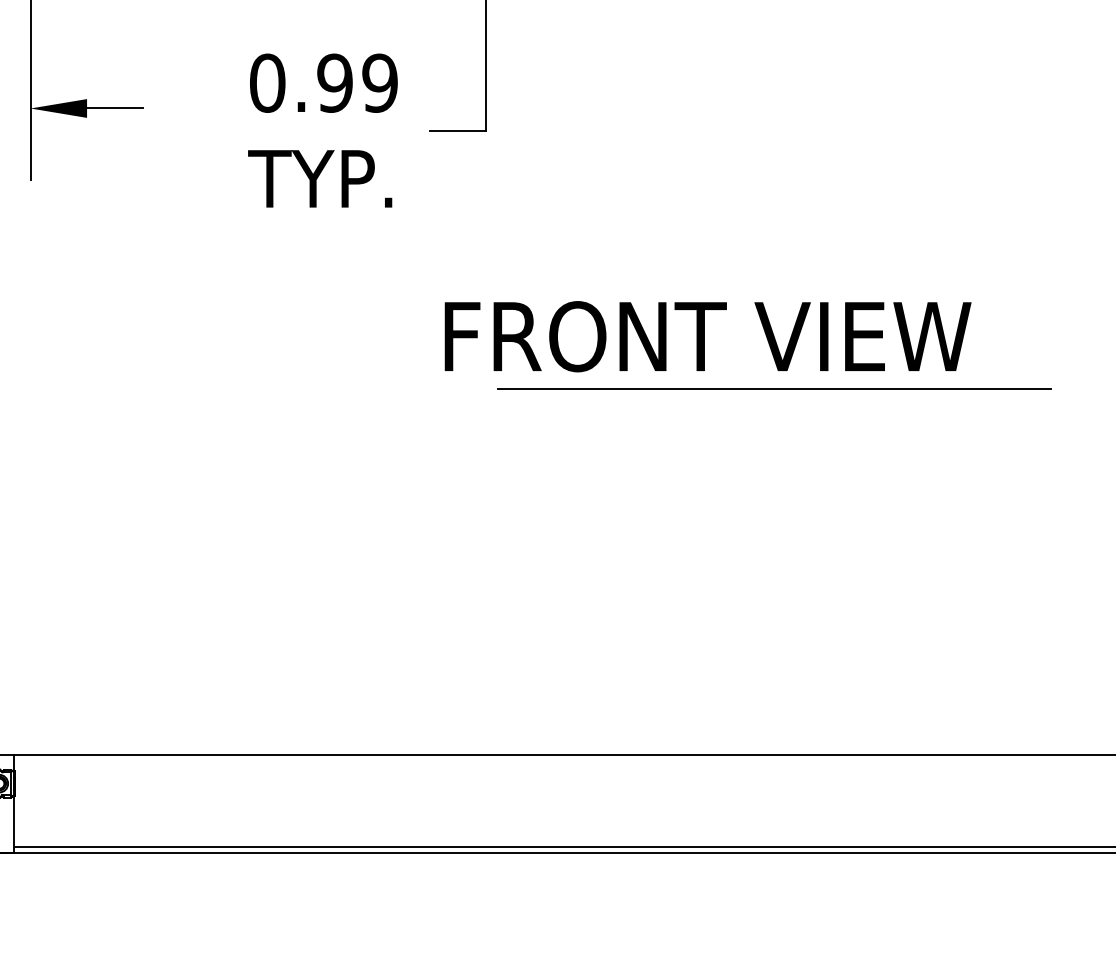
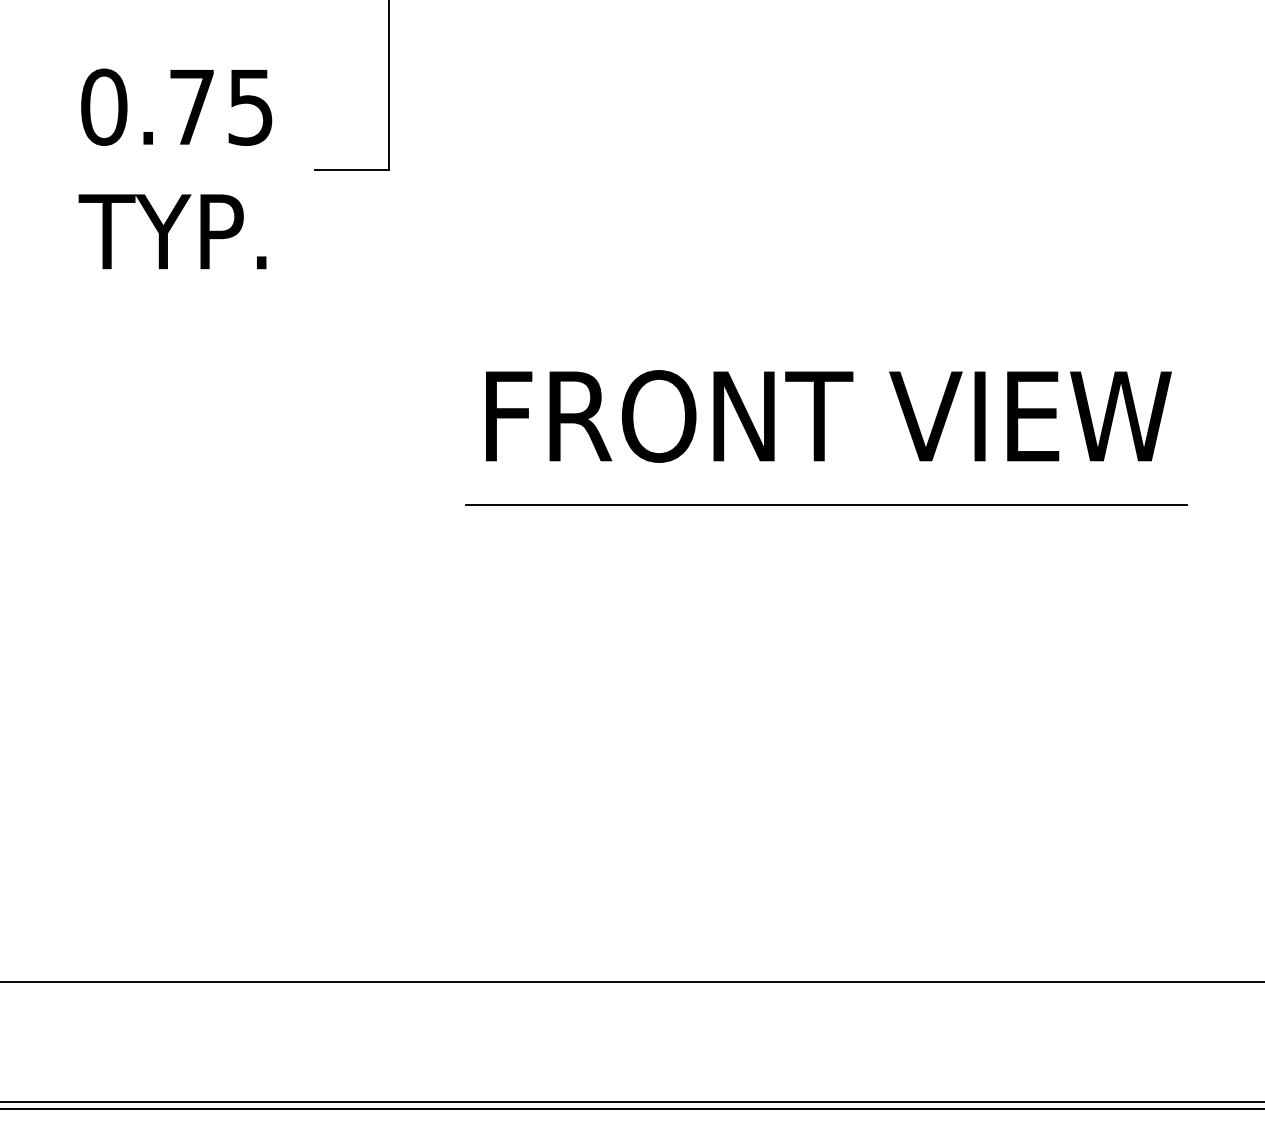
text: (357, 82) -> (221, 106), 0.99 -> 0.75
text: (707, 336) -> (828, 416), moved
line: (774, 388) -> (826, 504), moved

